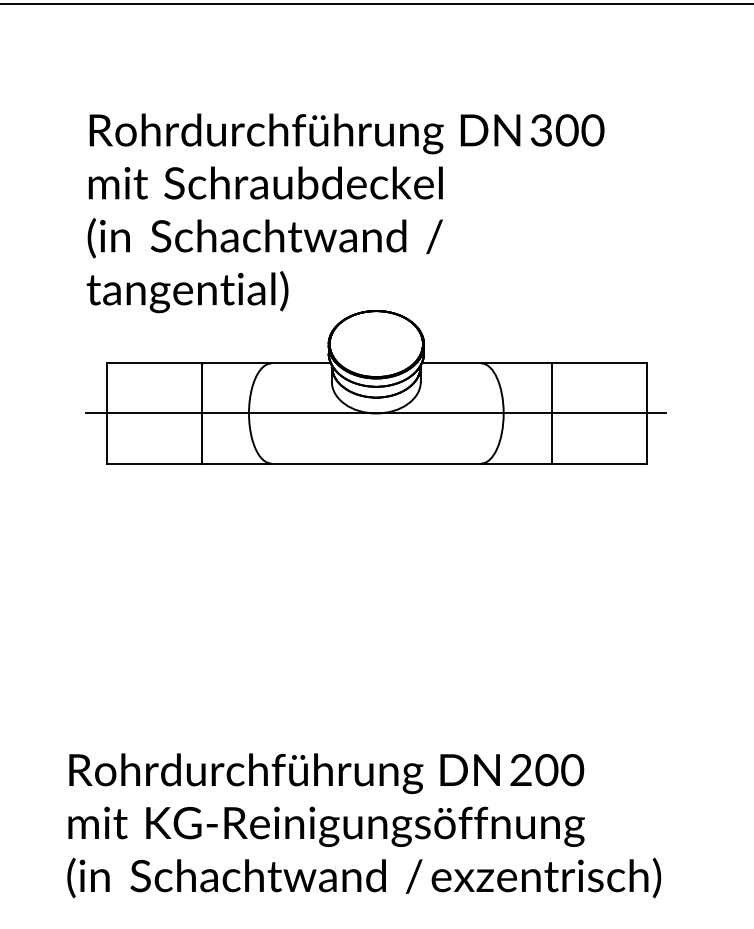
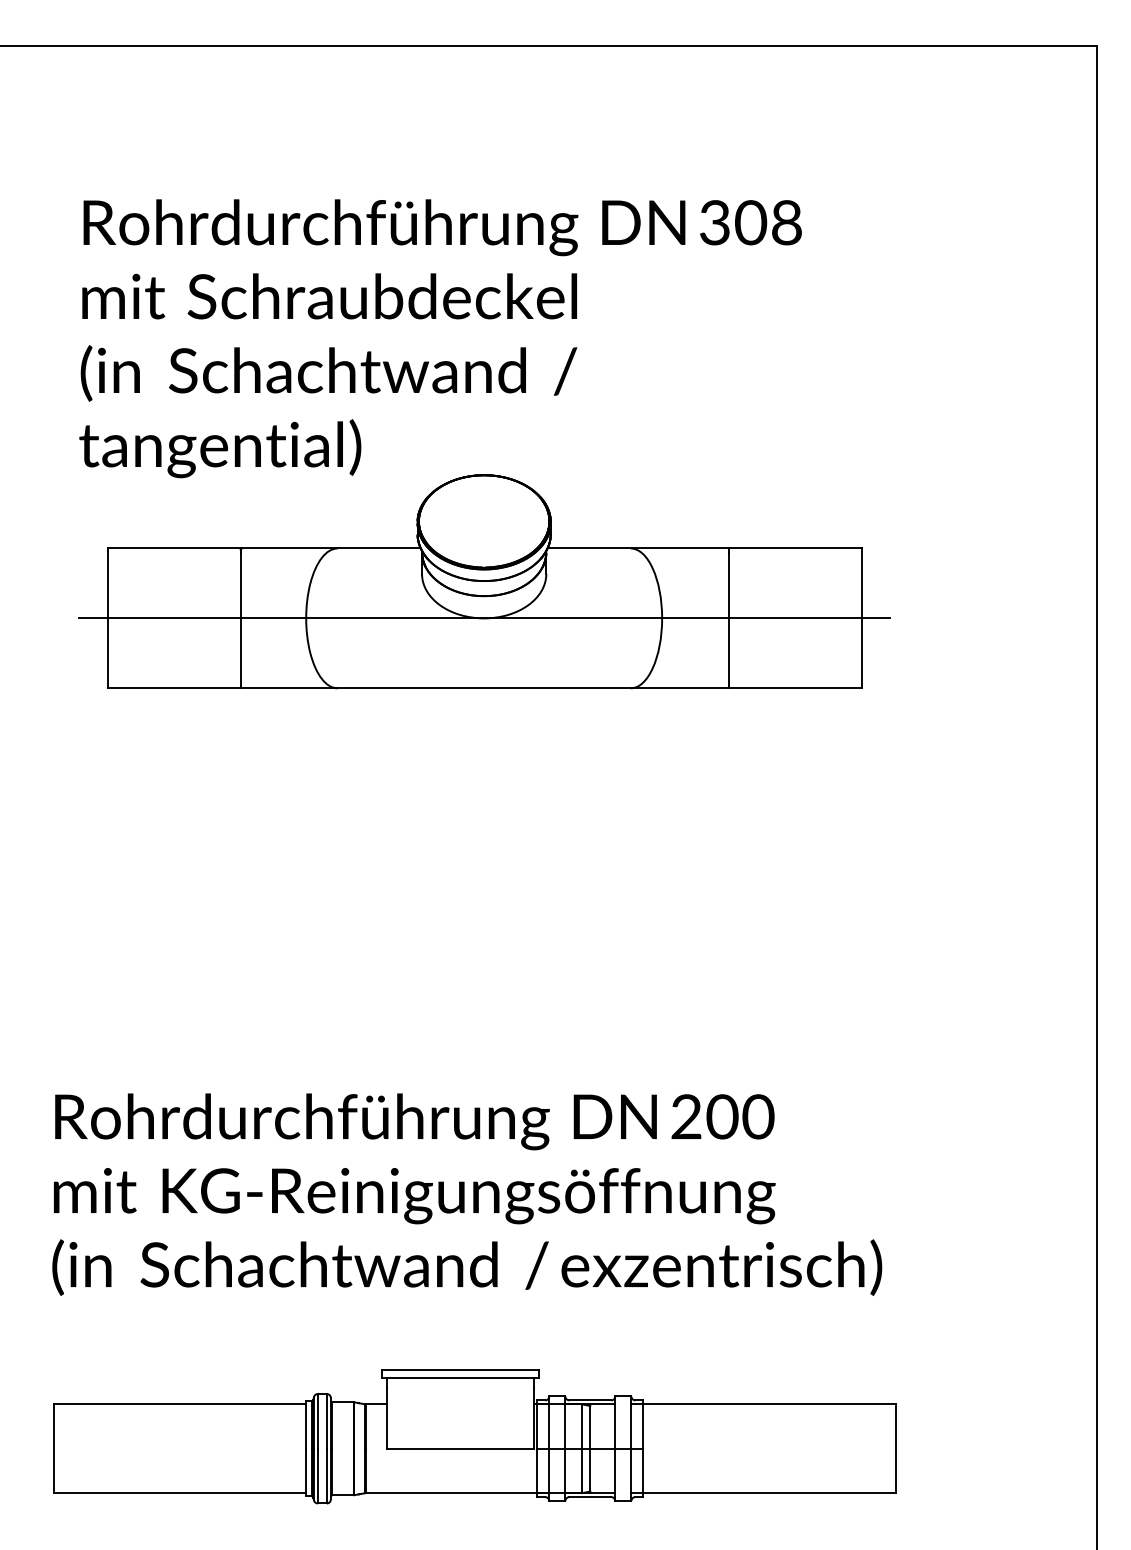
text: (593, 130) -> (787, 222), 300 -> 308

